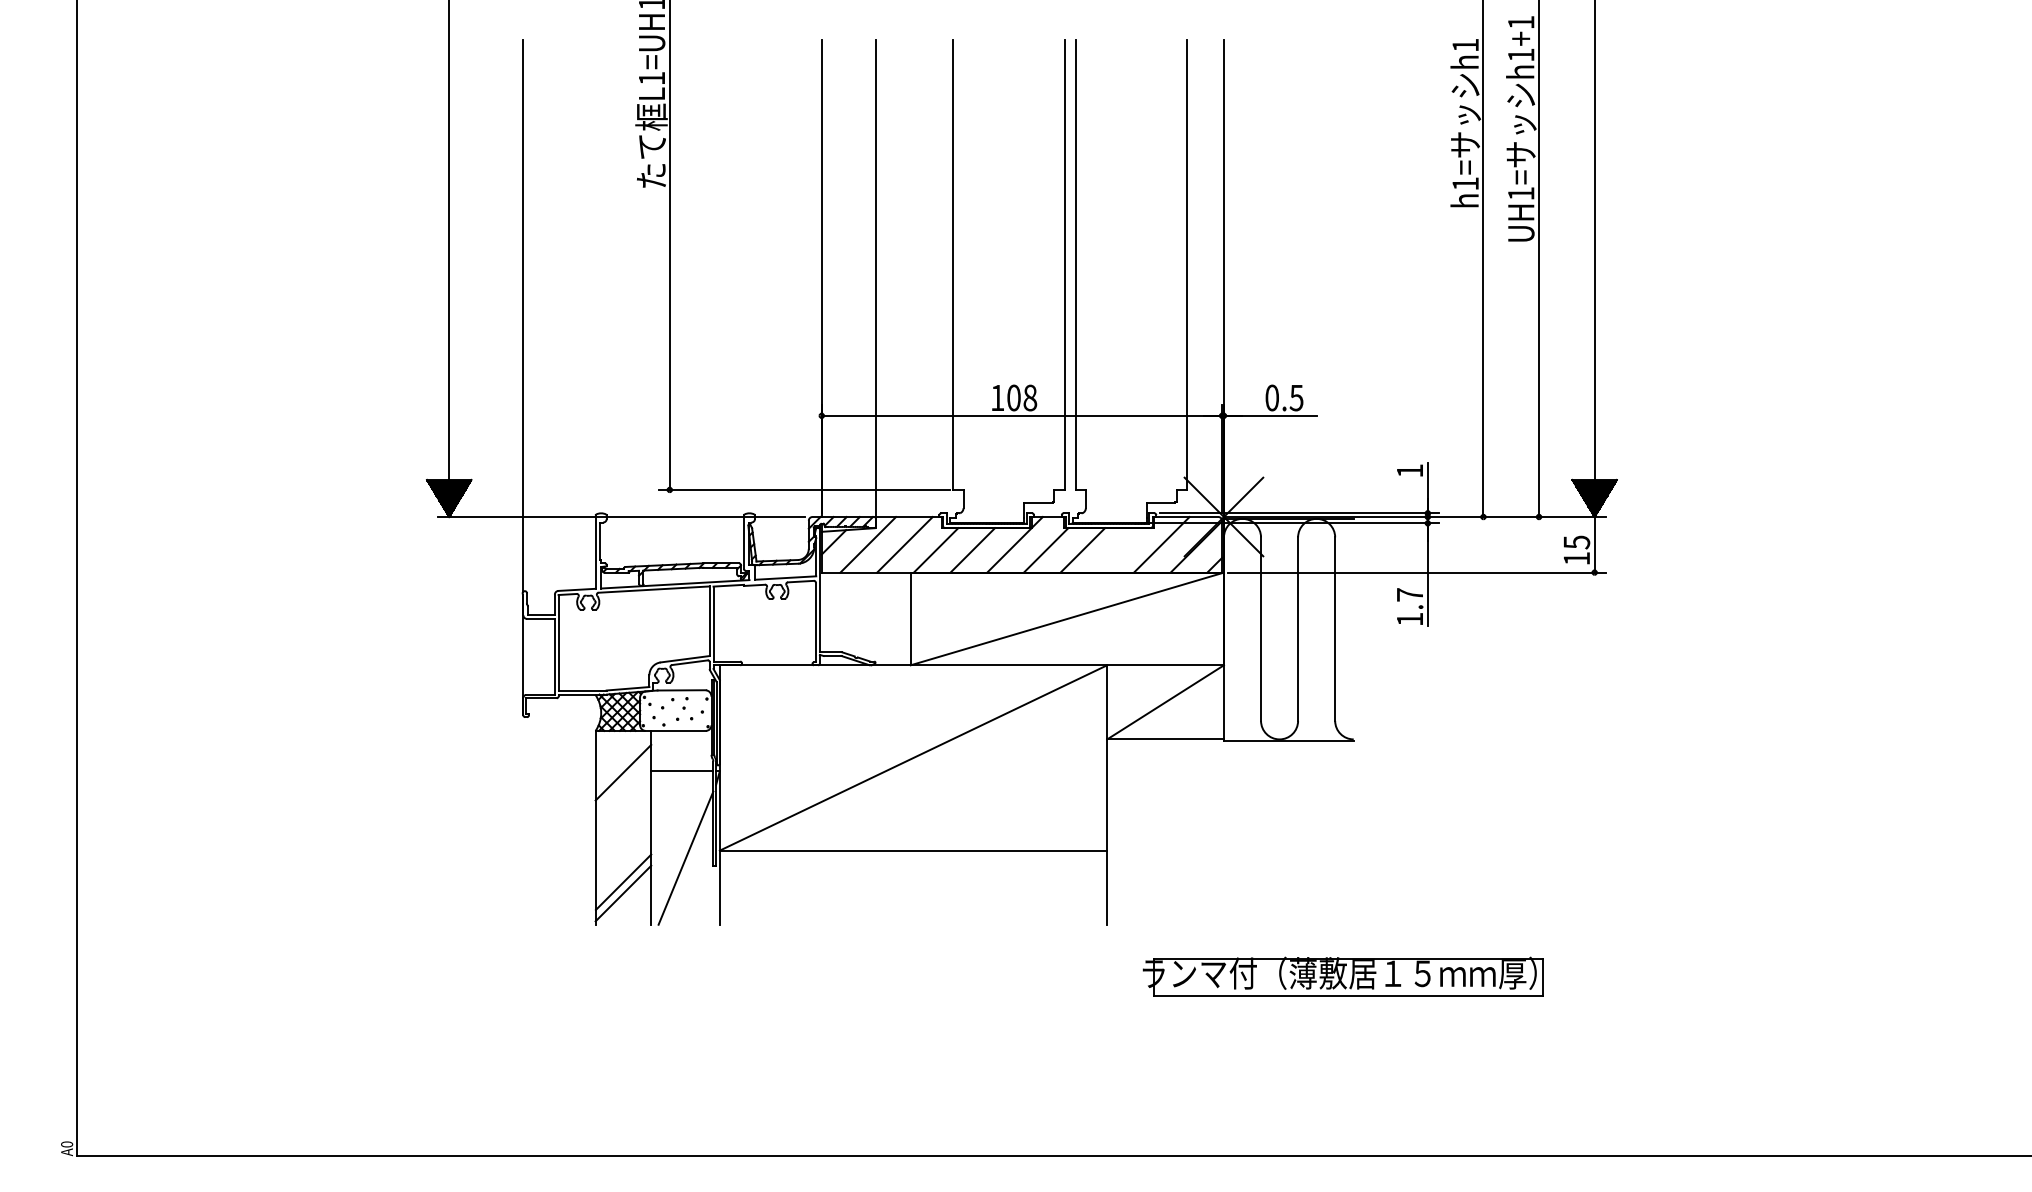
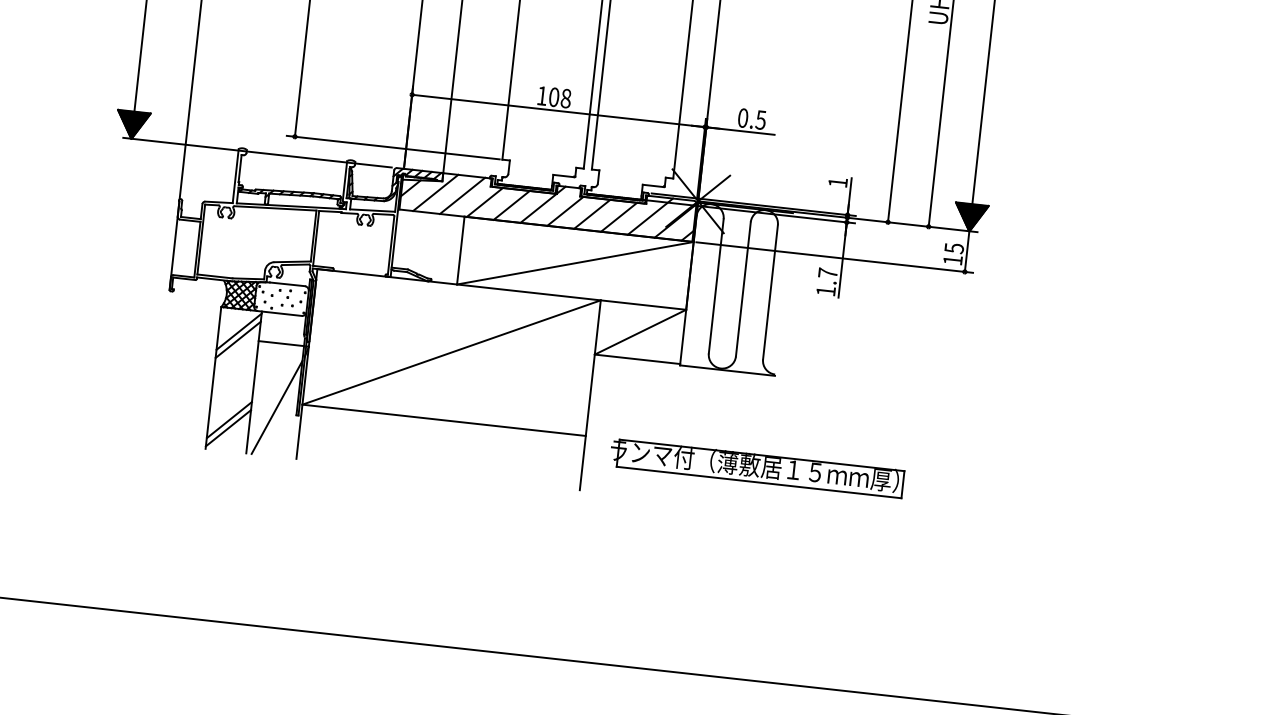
line: (1119, 550) -> (619, 217), added
line: (623, 761) -> (239, 331), added
part: (1342, 976) -> (756, 468), moved

